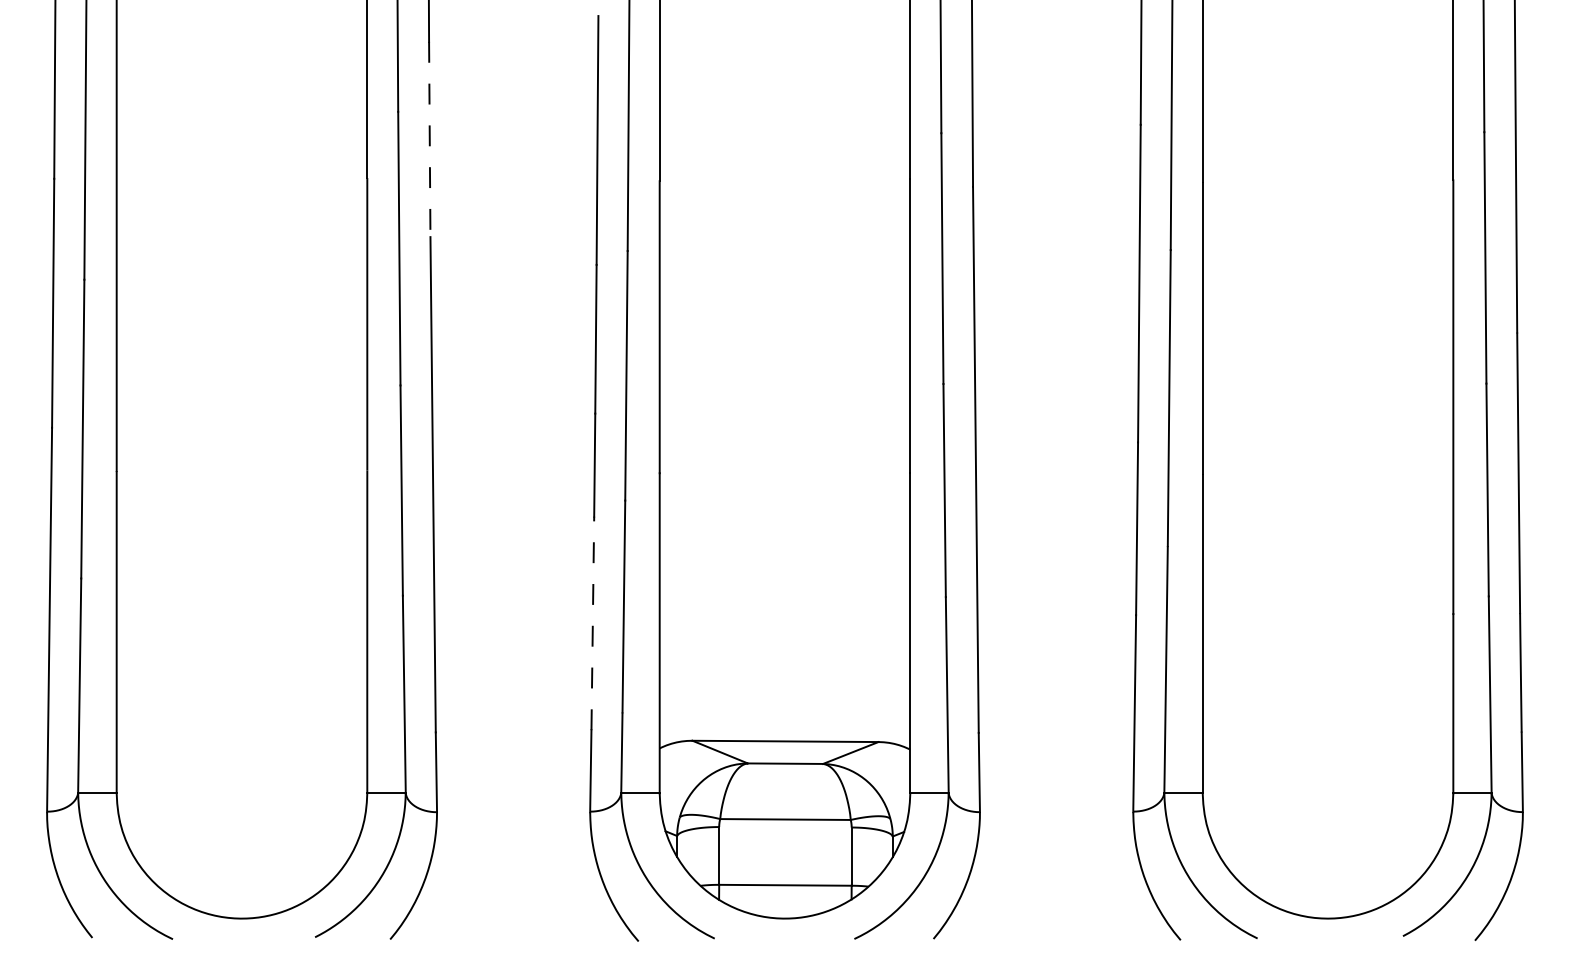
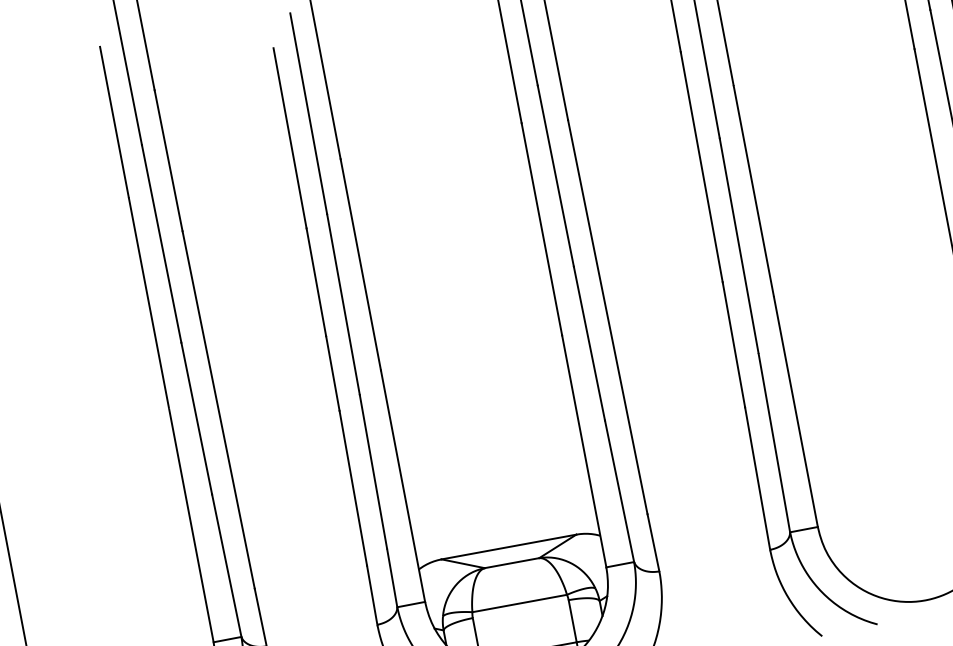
line: (429, 139) -> (168, 160), dashed -> solid
line: (592, 623) -> (353, 488), dashed -> solid

